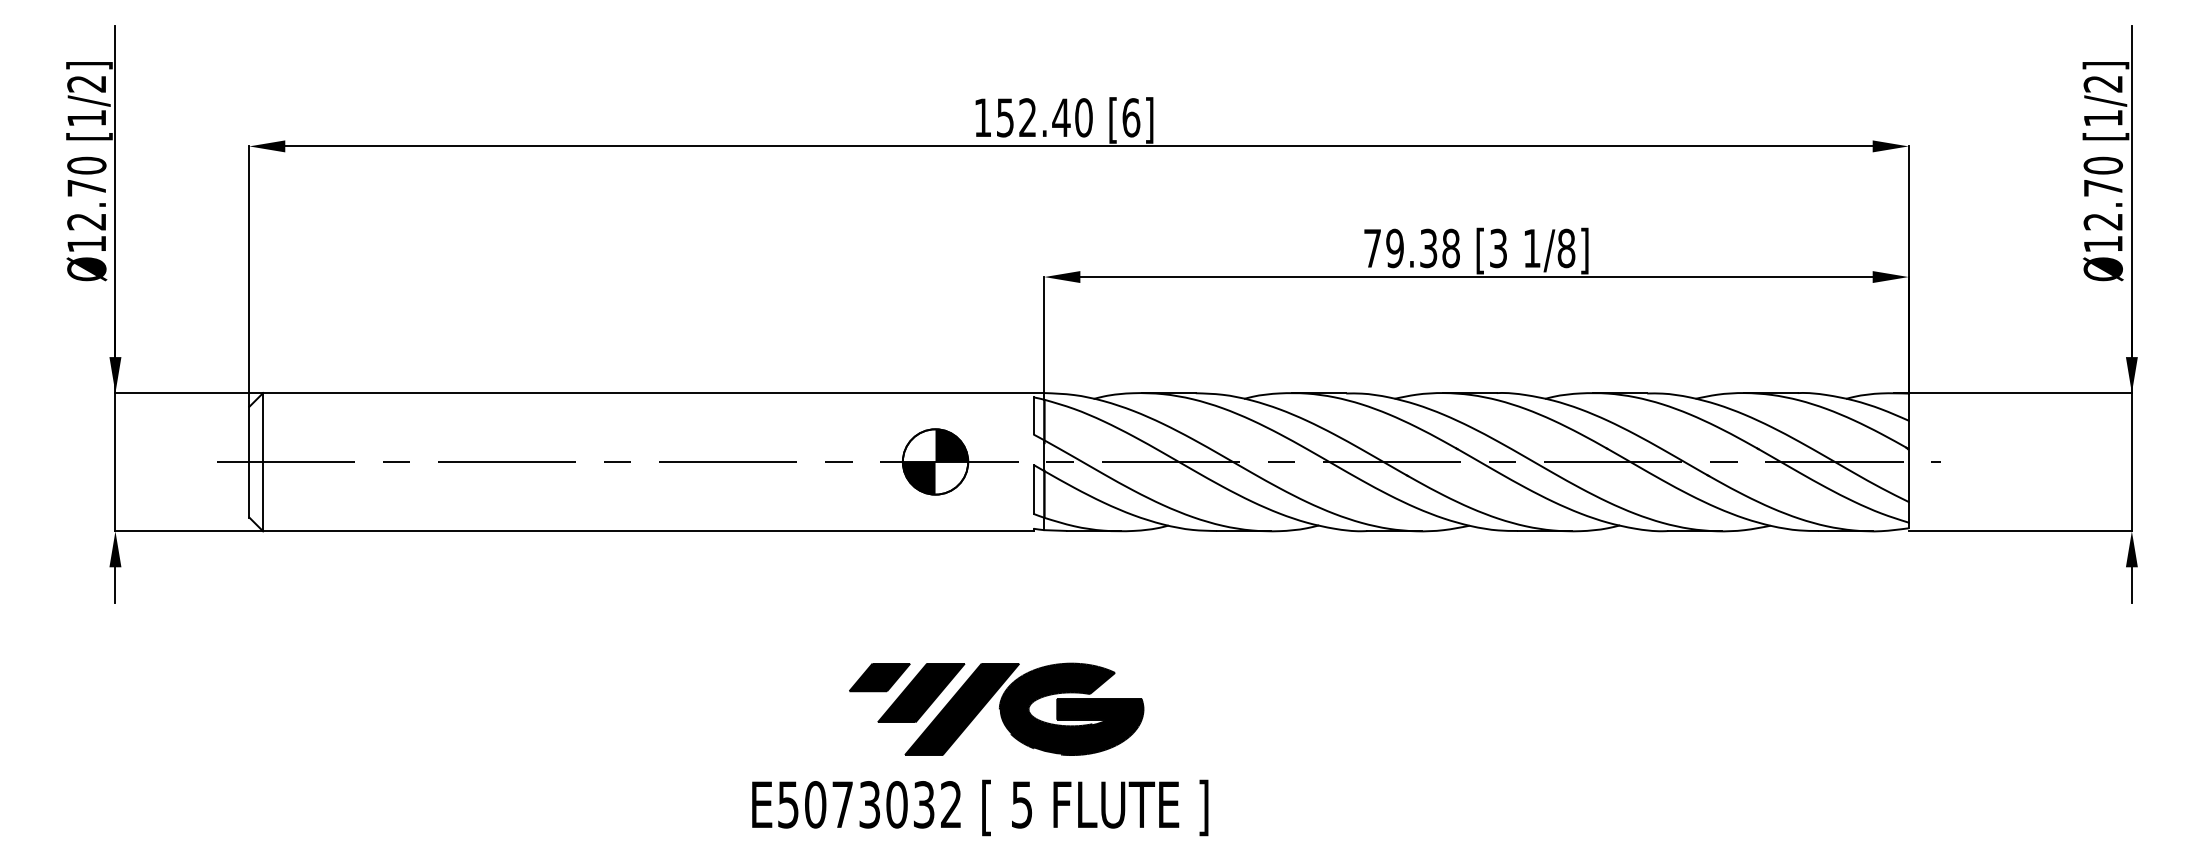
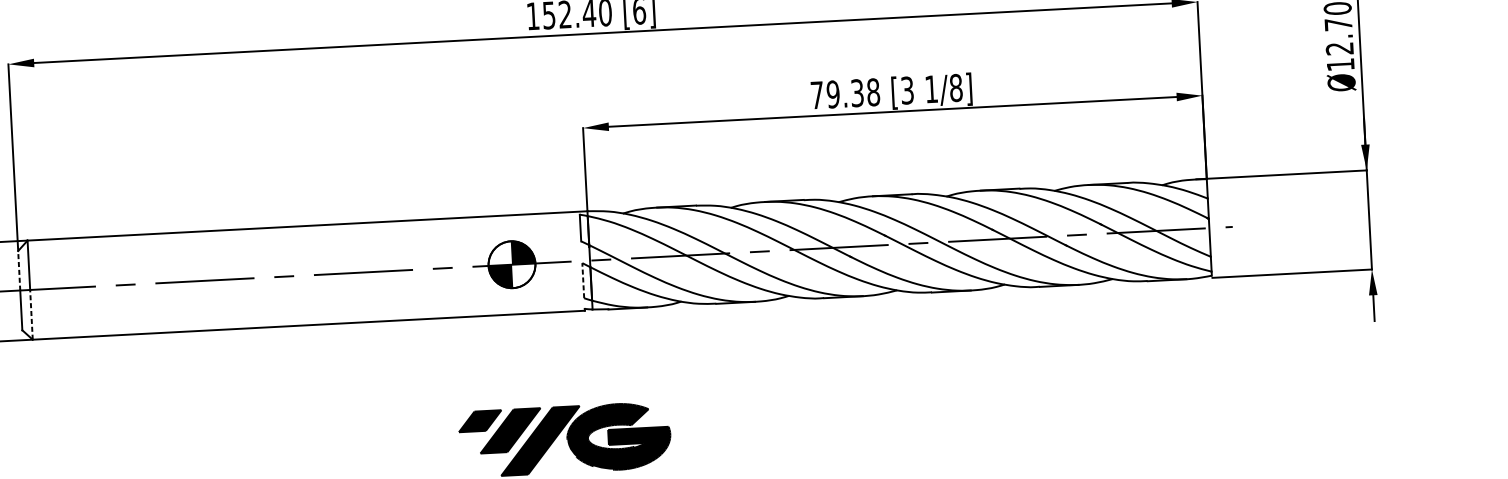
line: (249, 434) -> (19, 270), solid -> dashed
line: (1033, 488) -> (583, 280), solid -> dashed
line: (263, 496) -> (31, 314), solid -> dashed

